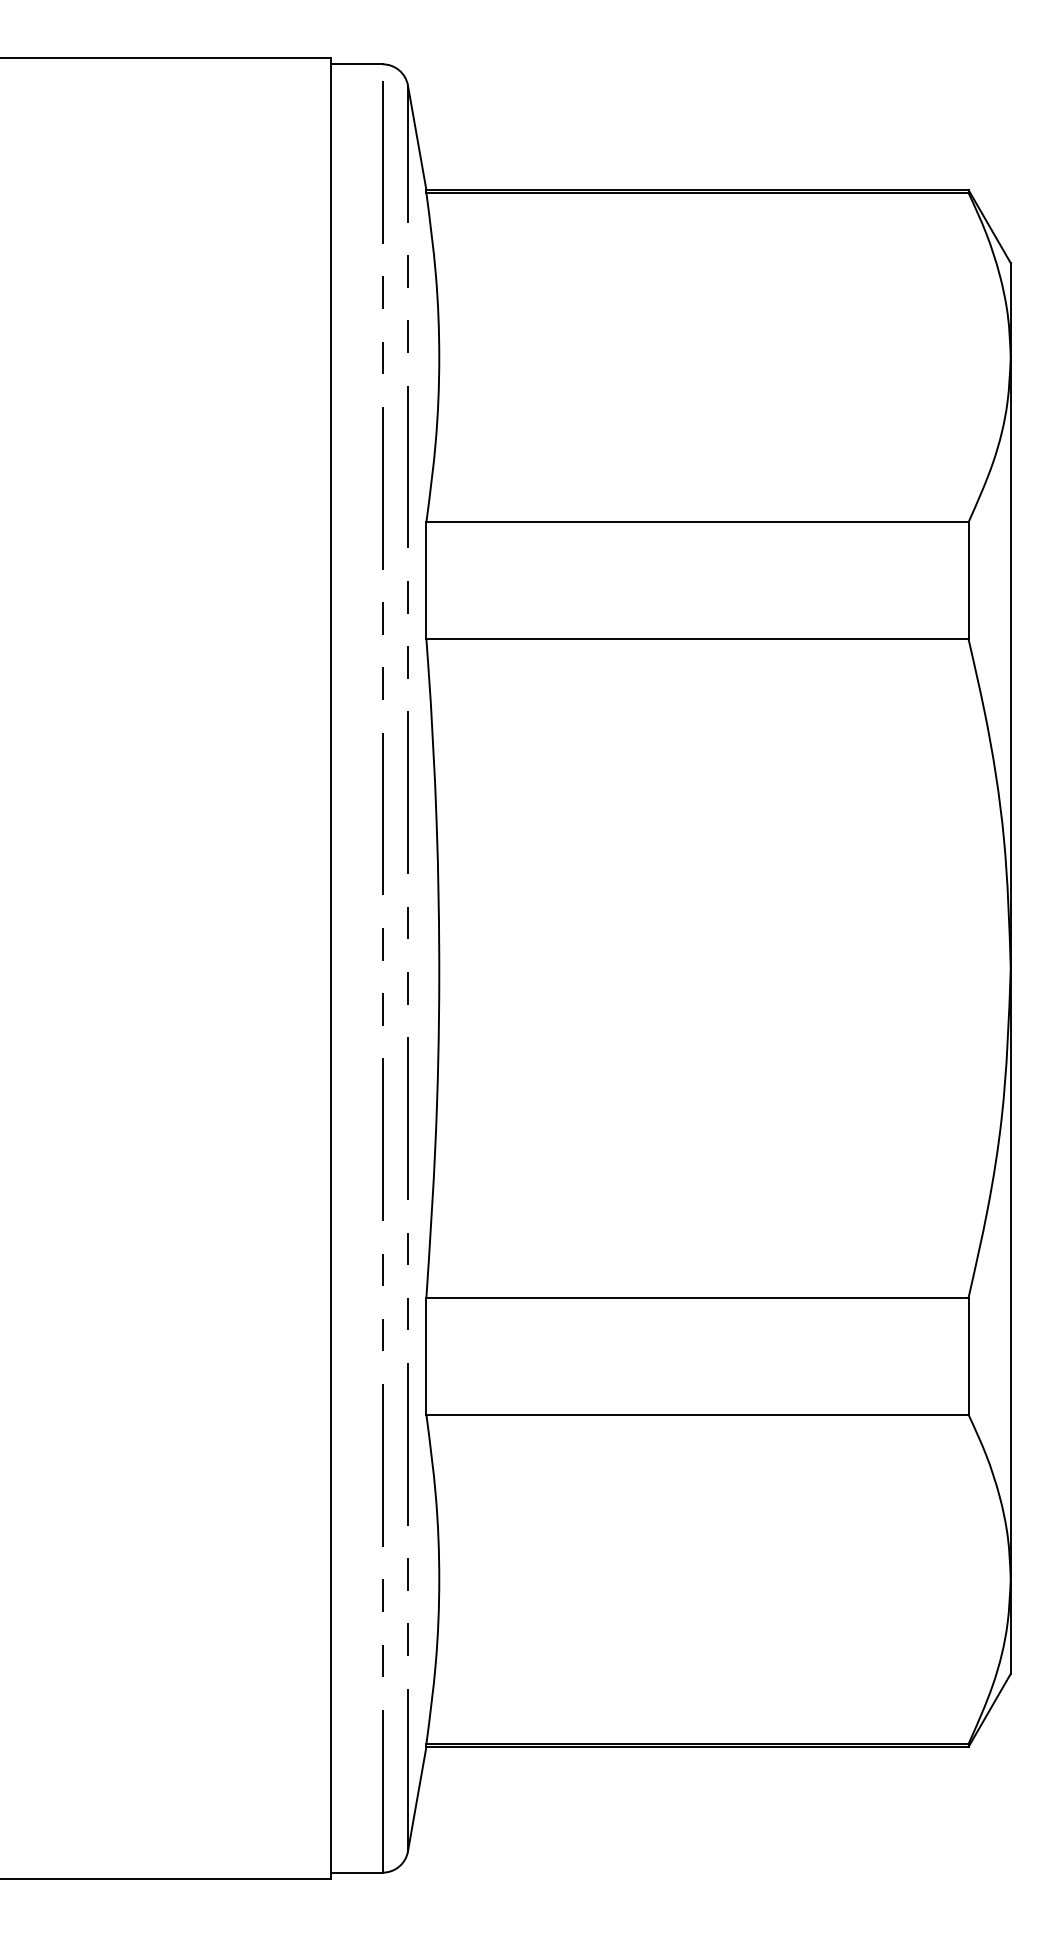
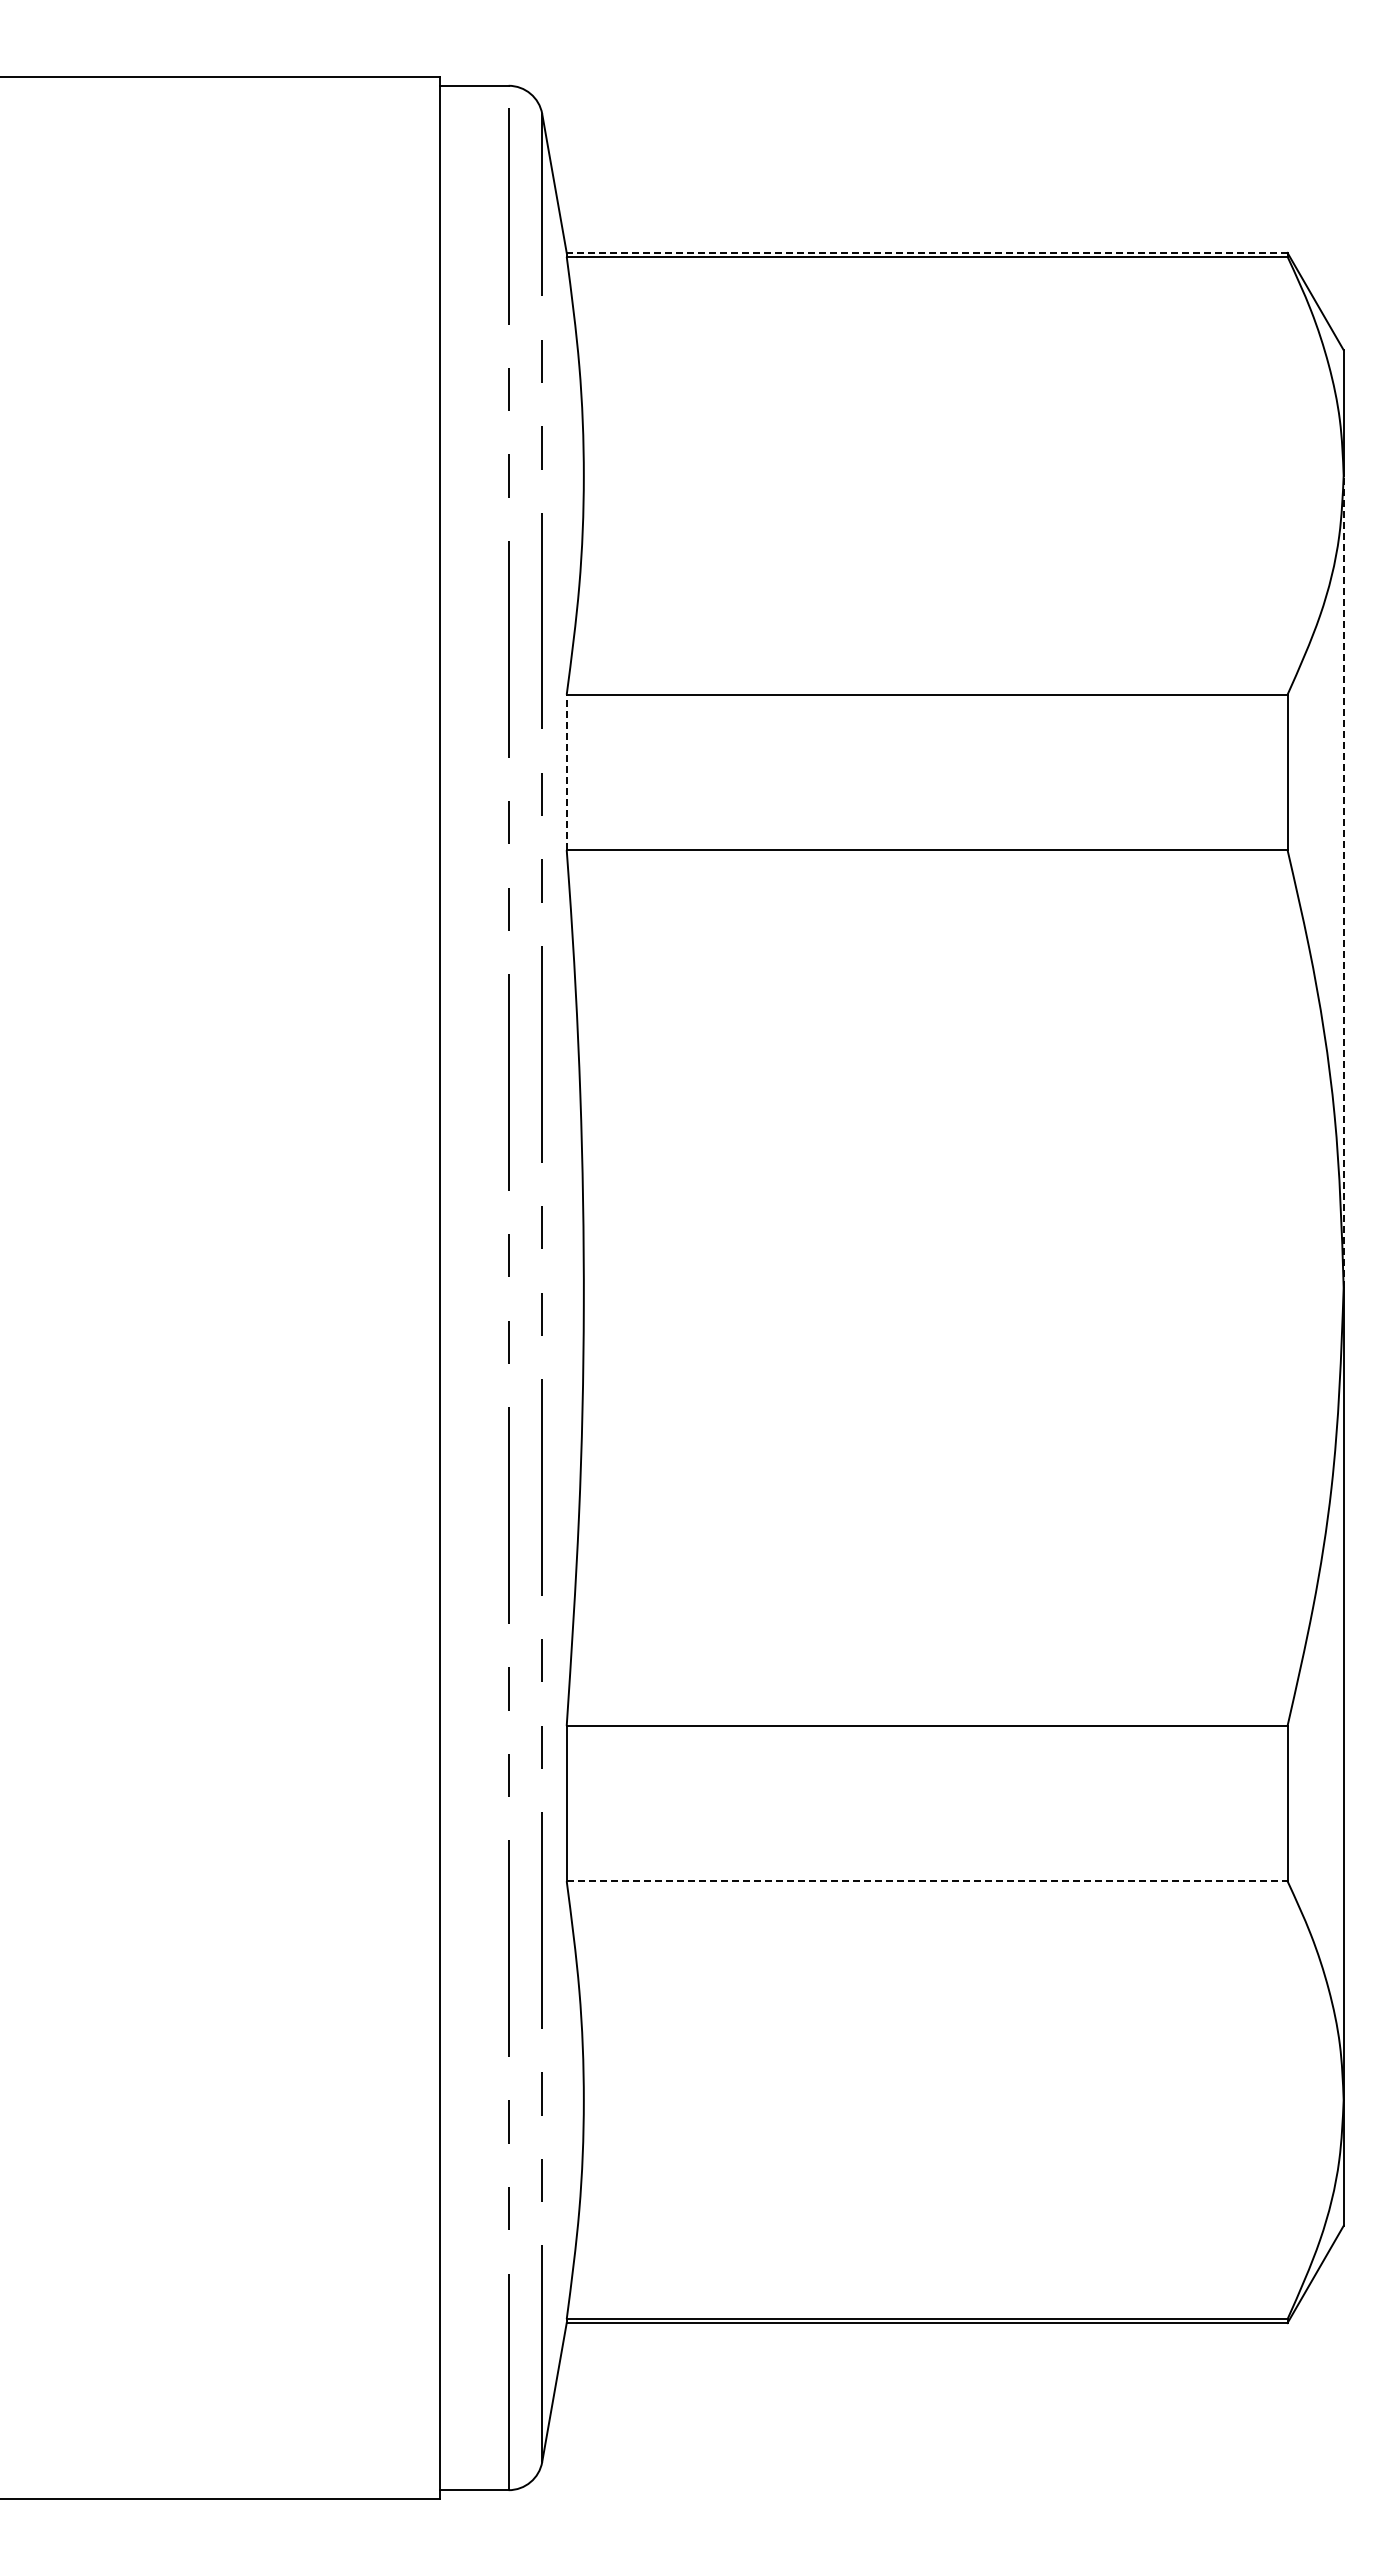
line: (696, 189) -> (926, 252), solid -> dashed
line: (426, 580) -> (566, 772), solid -> dashed
line: (1010, 662) -> (1343, 881), solid -> dashed
line: (697, 1414) -> (927, 1881), solid -> dashed

